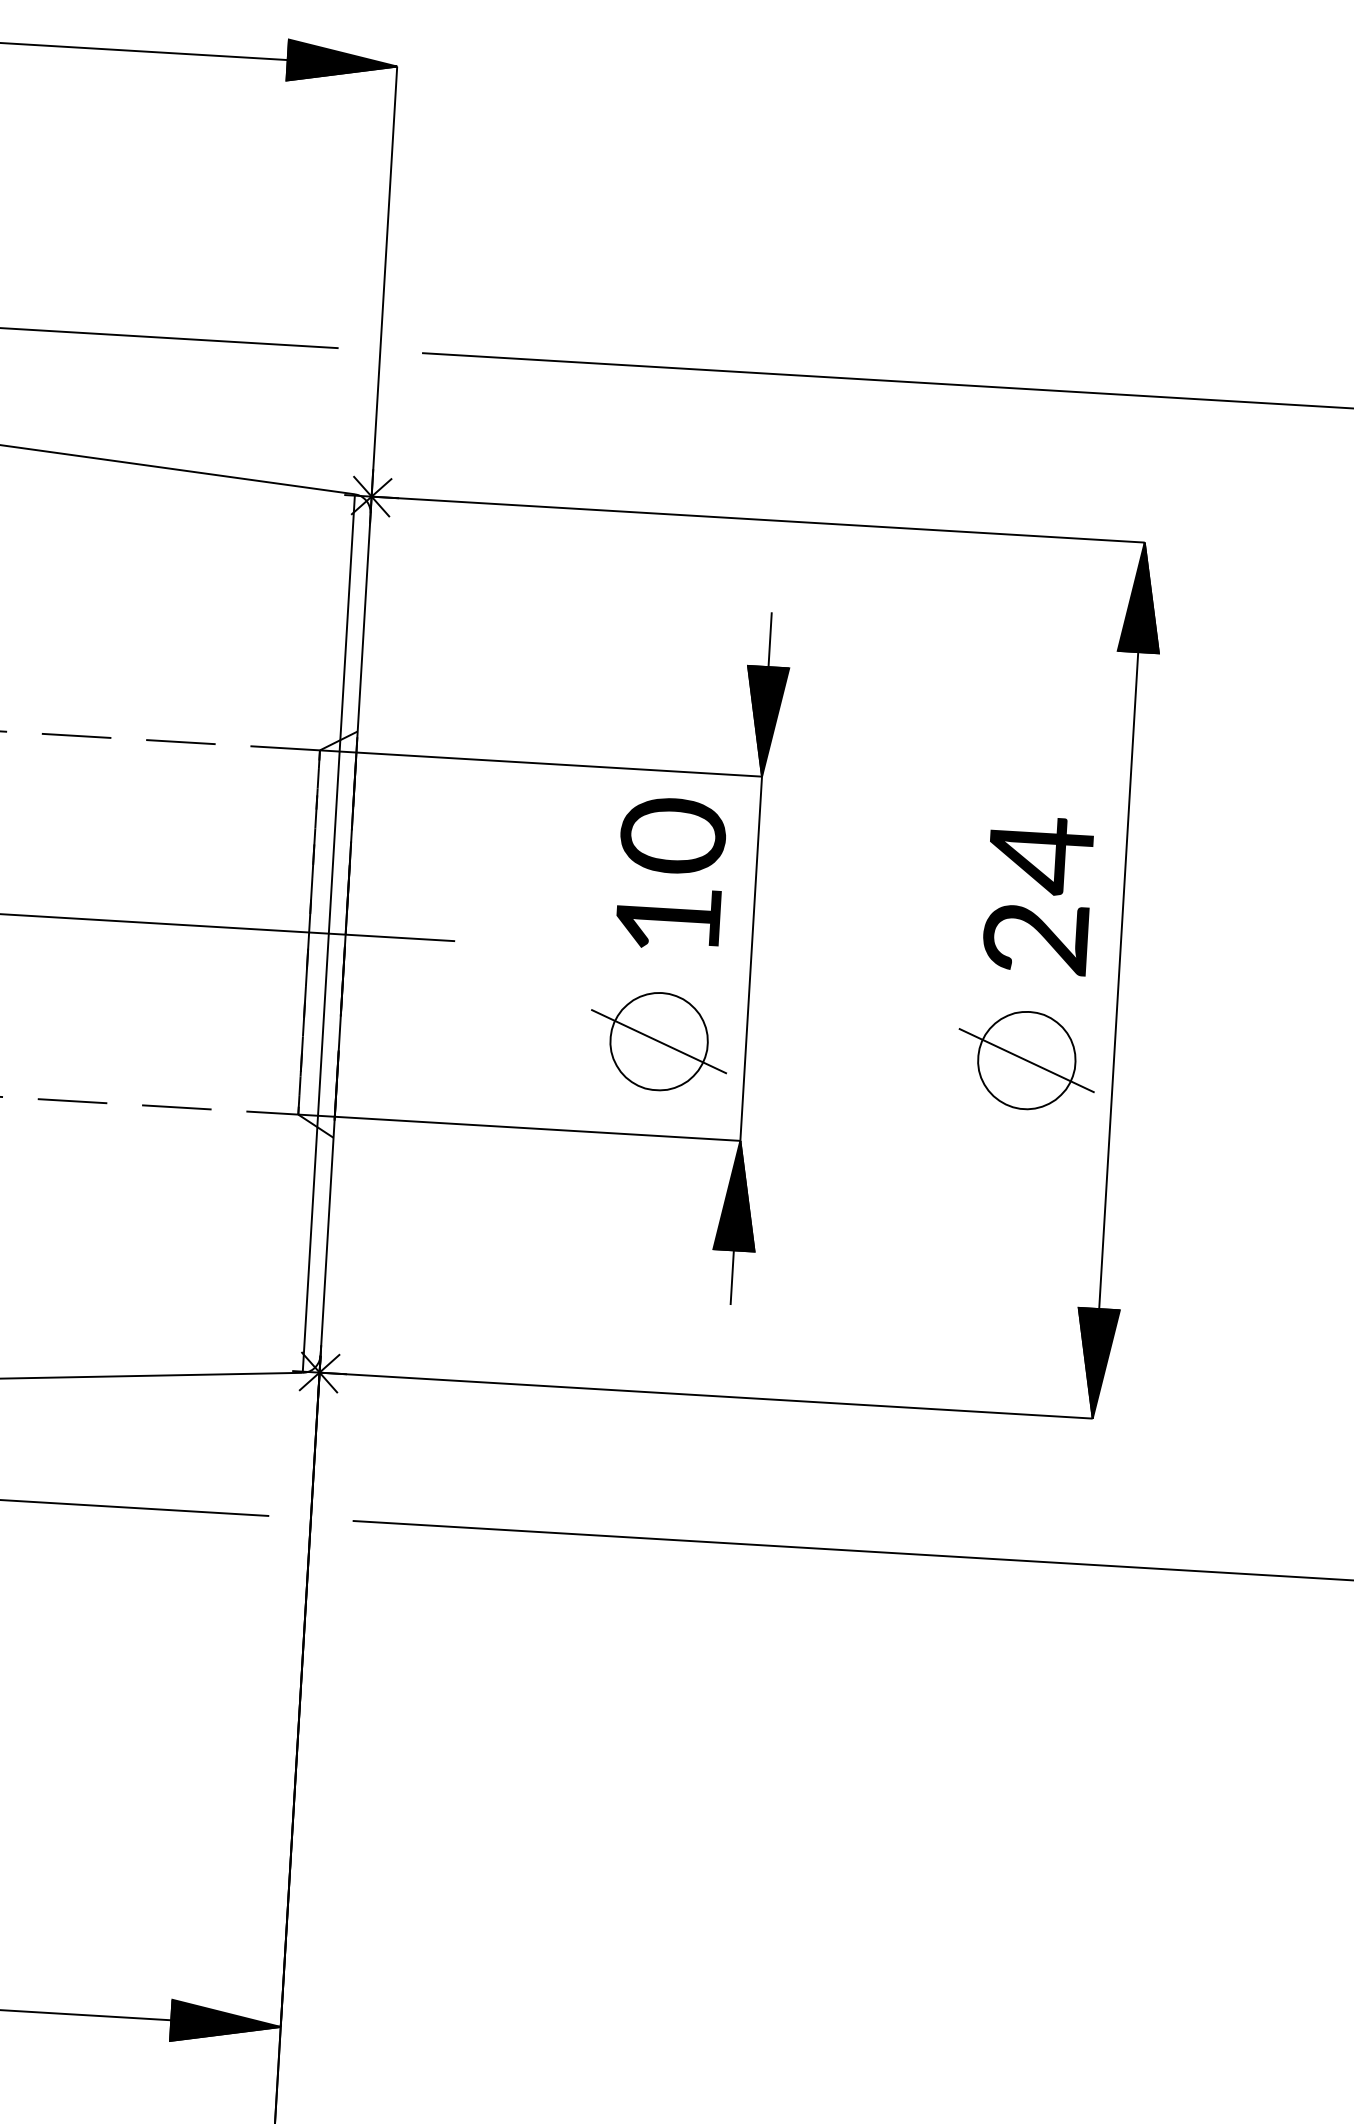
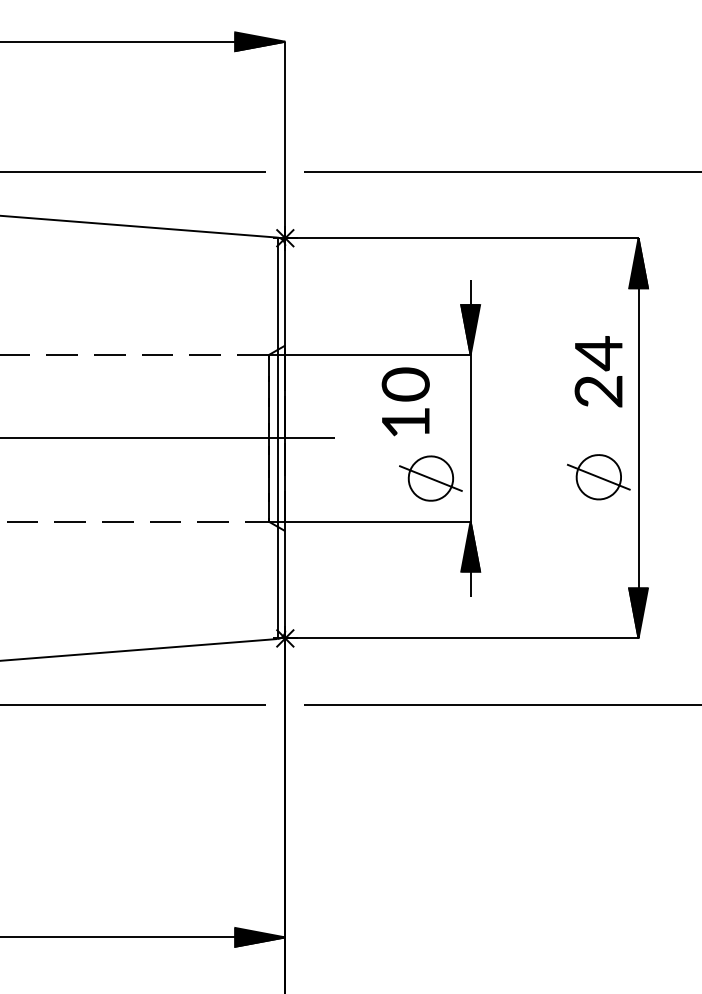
text: (670, 872) -> (405, 401), moved
text: (1038, 894) -> (598, 371), moved

